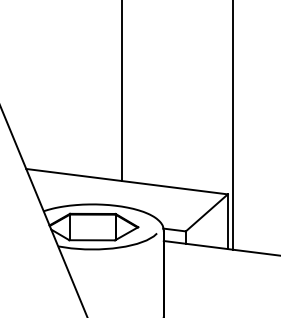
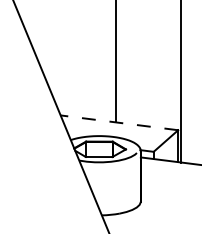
line: (125, 181) -> (118, 122), solid -> dashed

